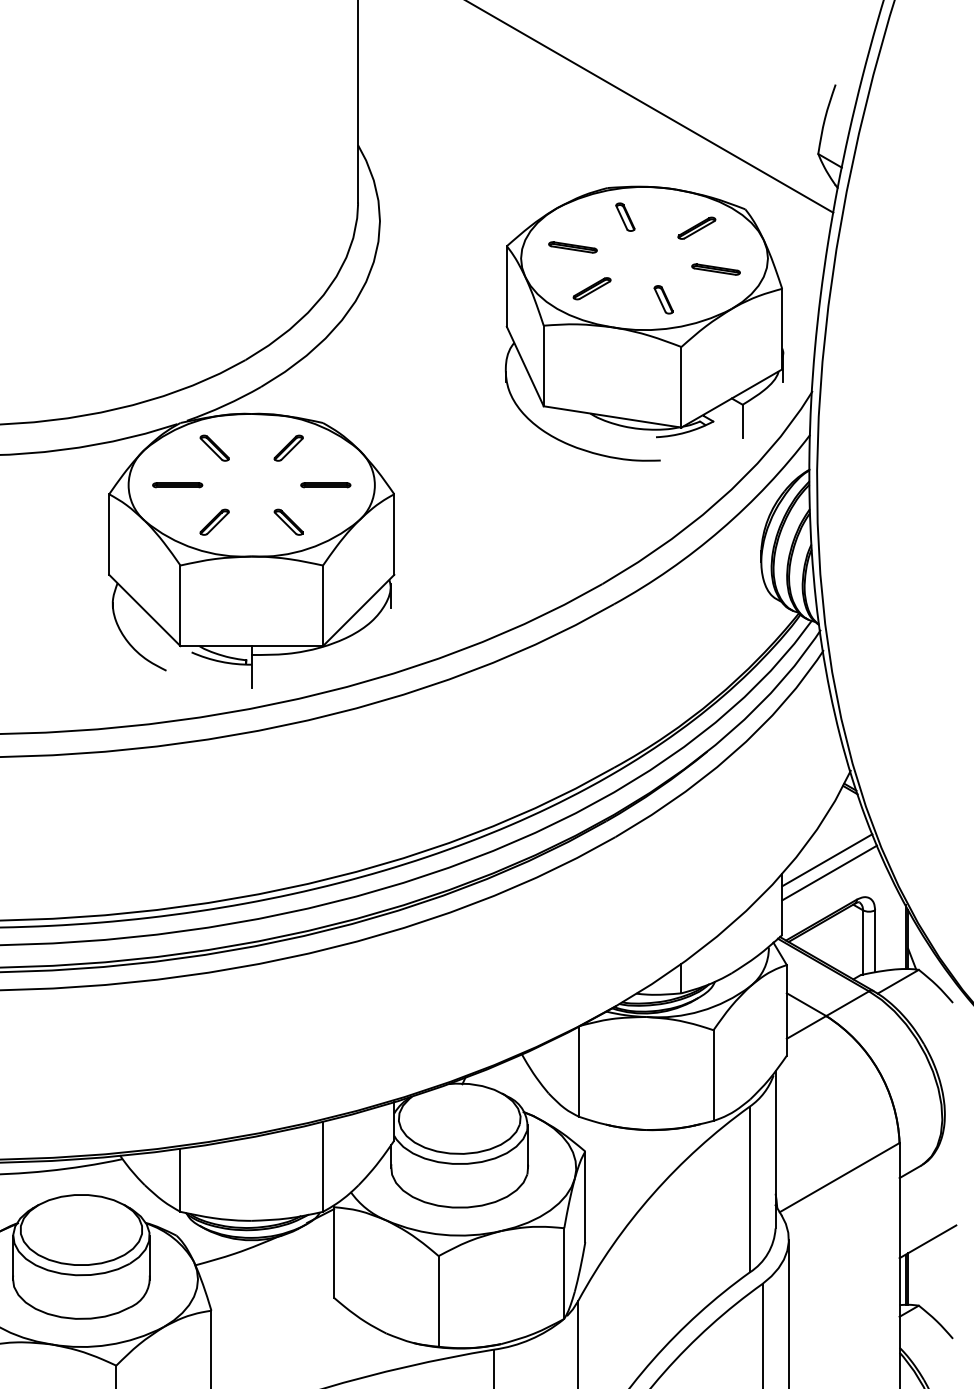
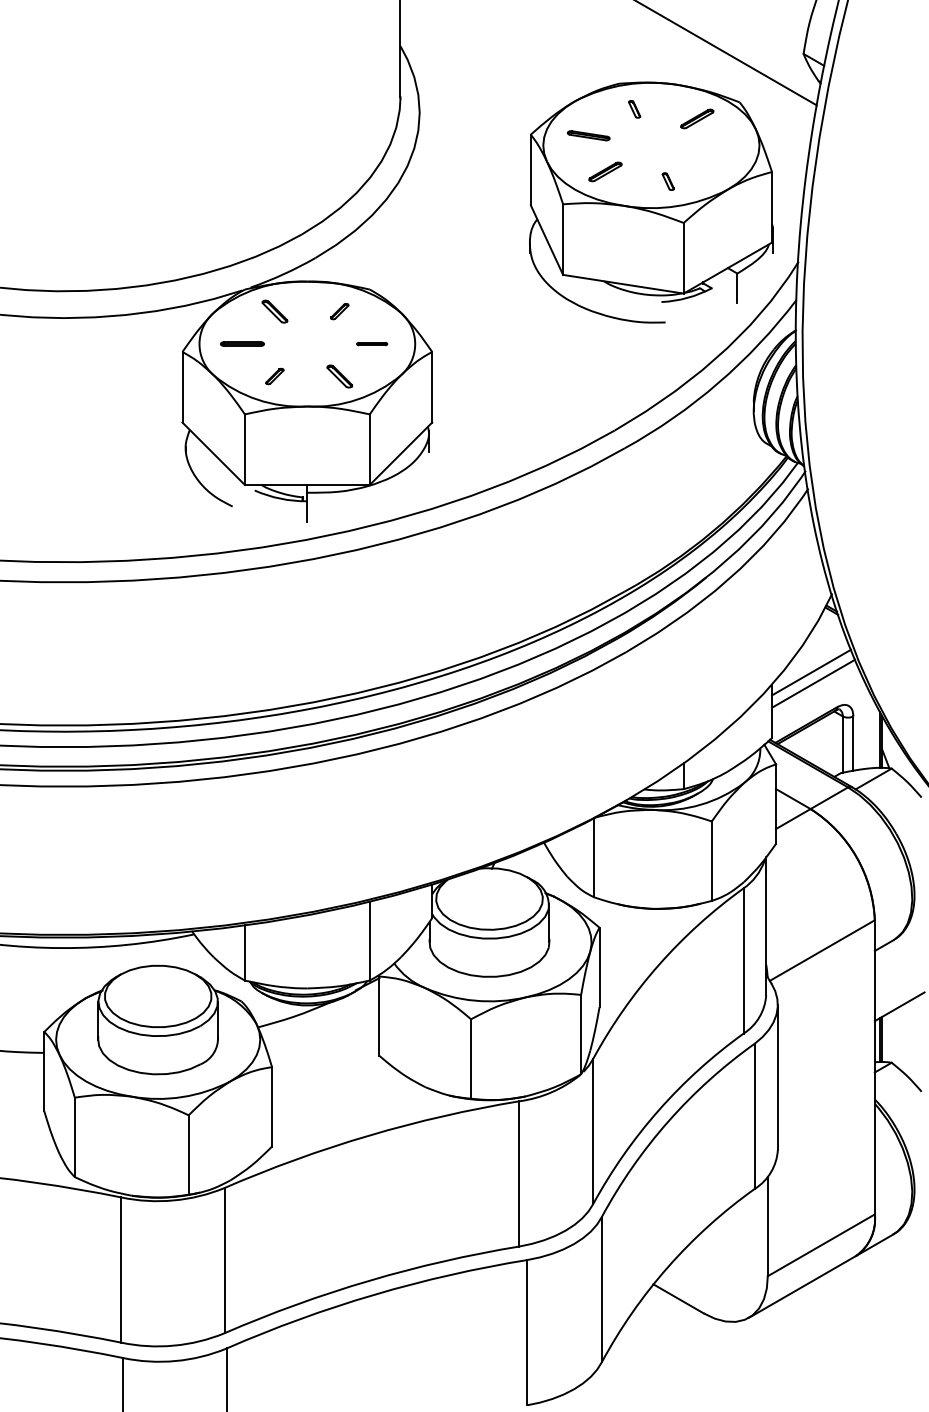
part: (625, 217) -> (634, 109), size x0.7
part: (715, 268) -> (713, 154), removed
part: (664, 299) -> (668, 181), size x0.7
part: (288, 448) -> (339, 311), size x0.7
part: (324, 484) -> (371, 343), size x0.7
part: (214, 522) -> (274, 376), size x0.7

